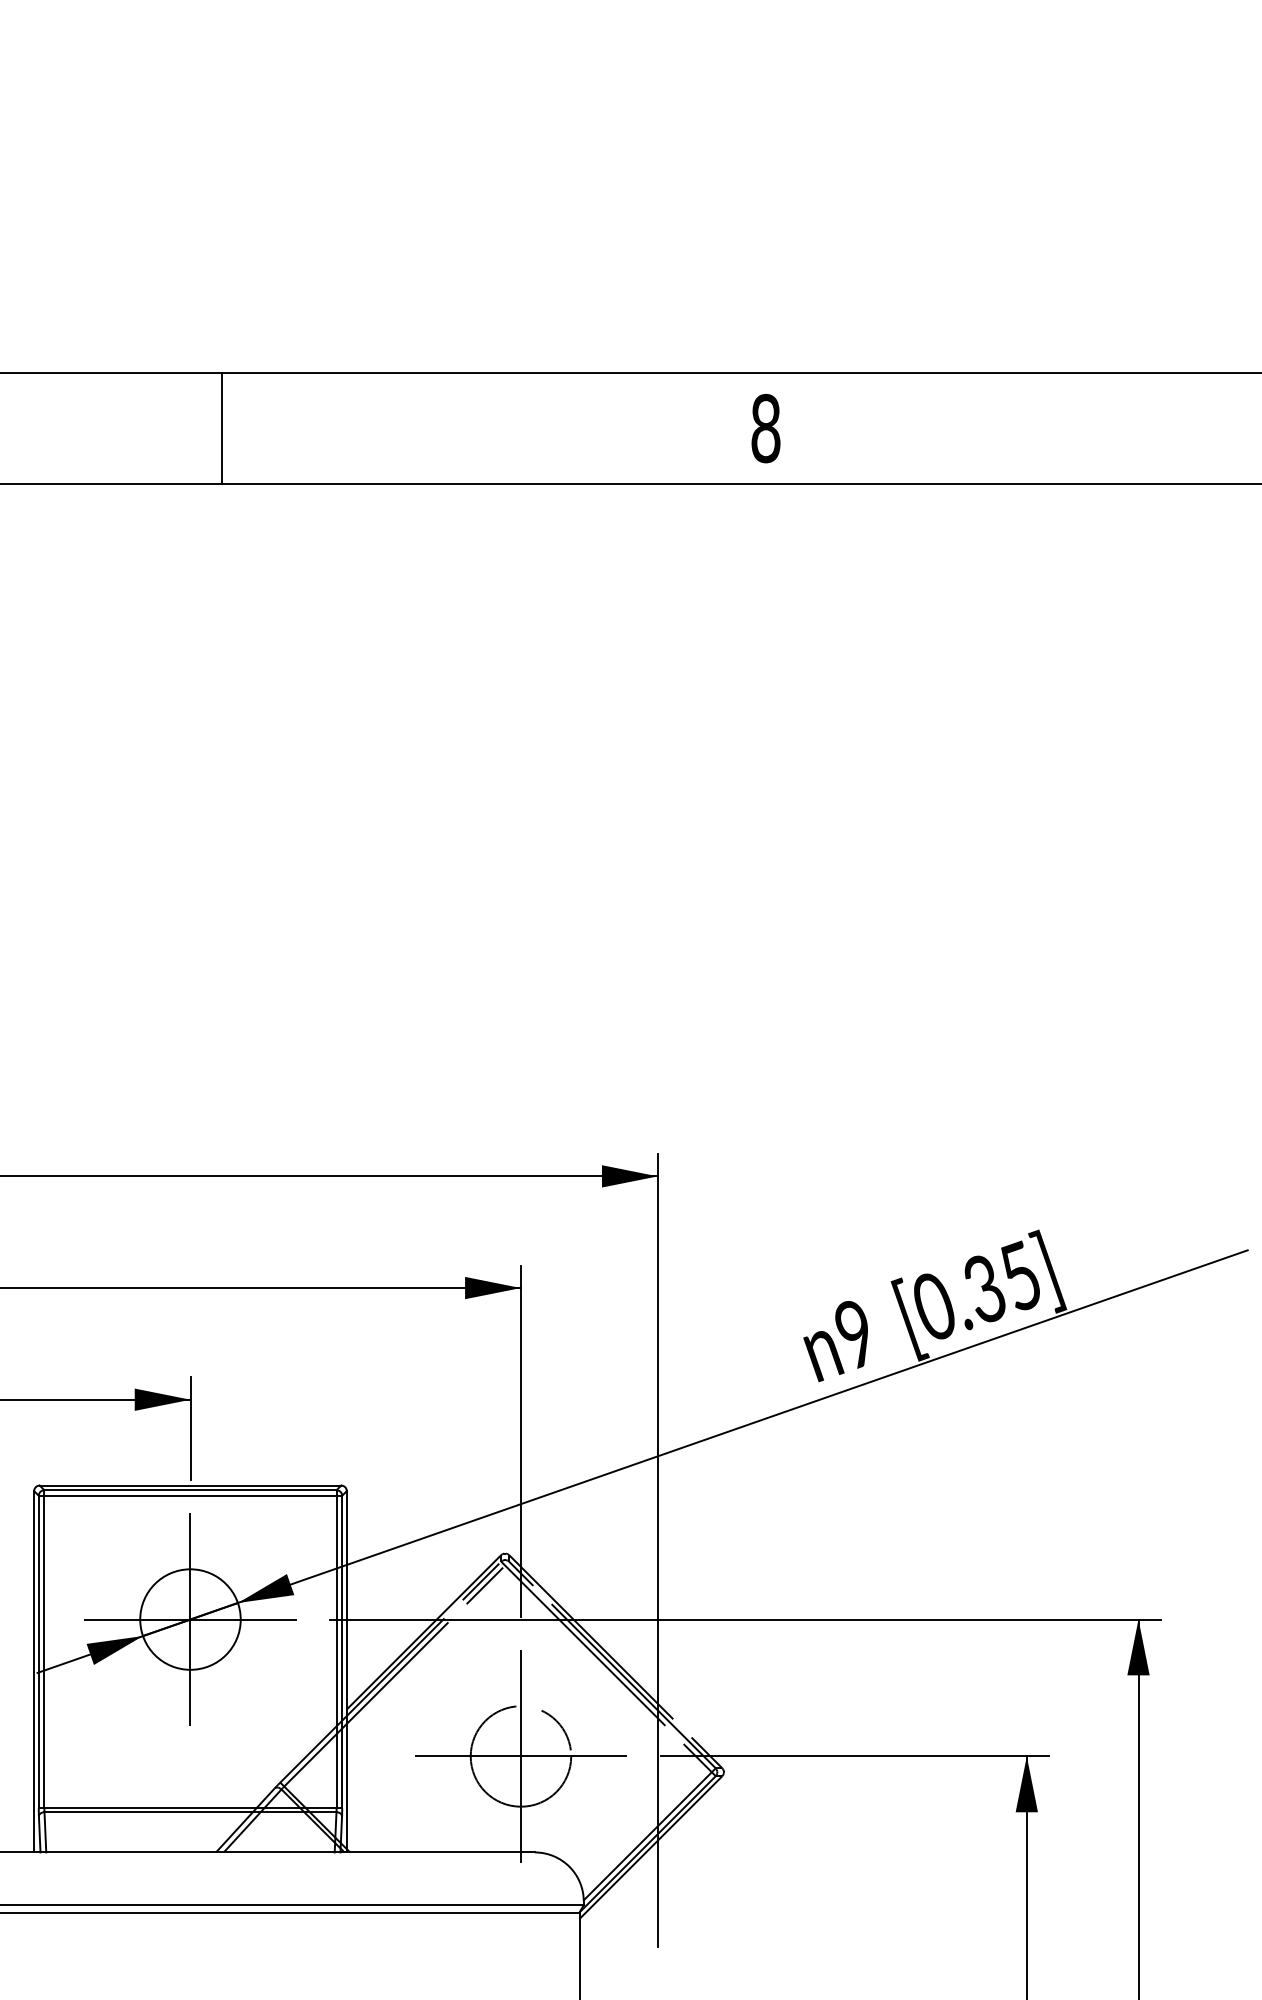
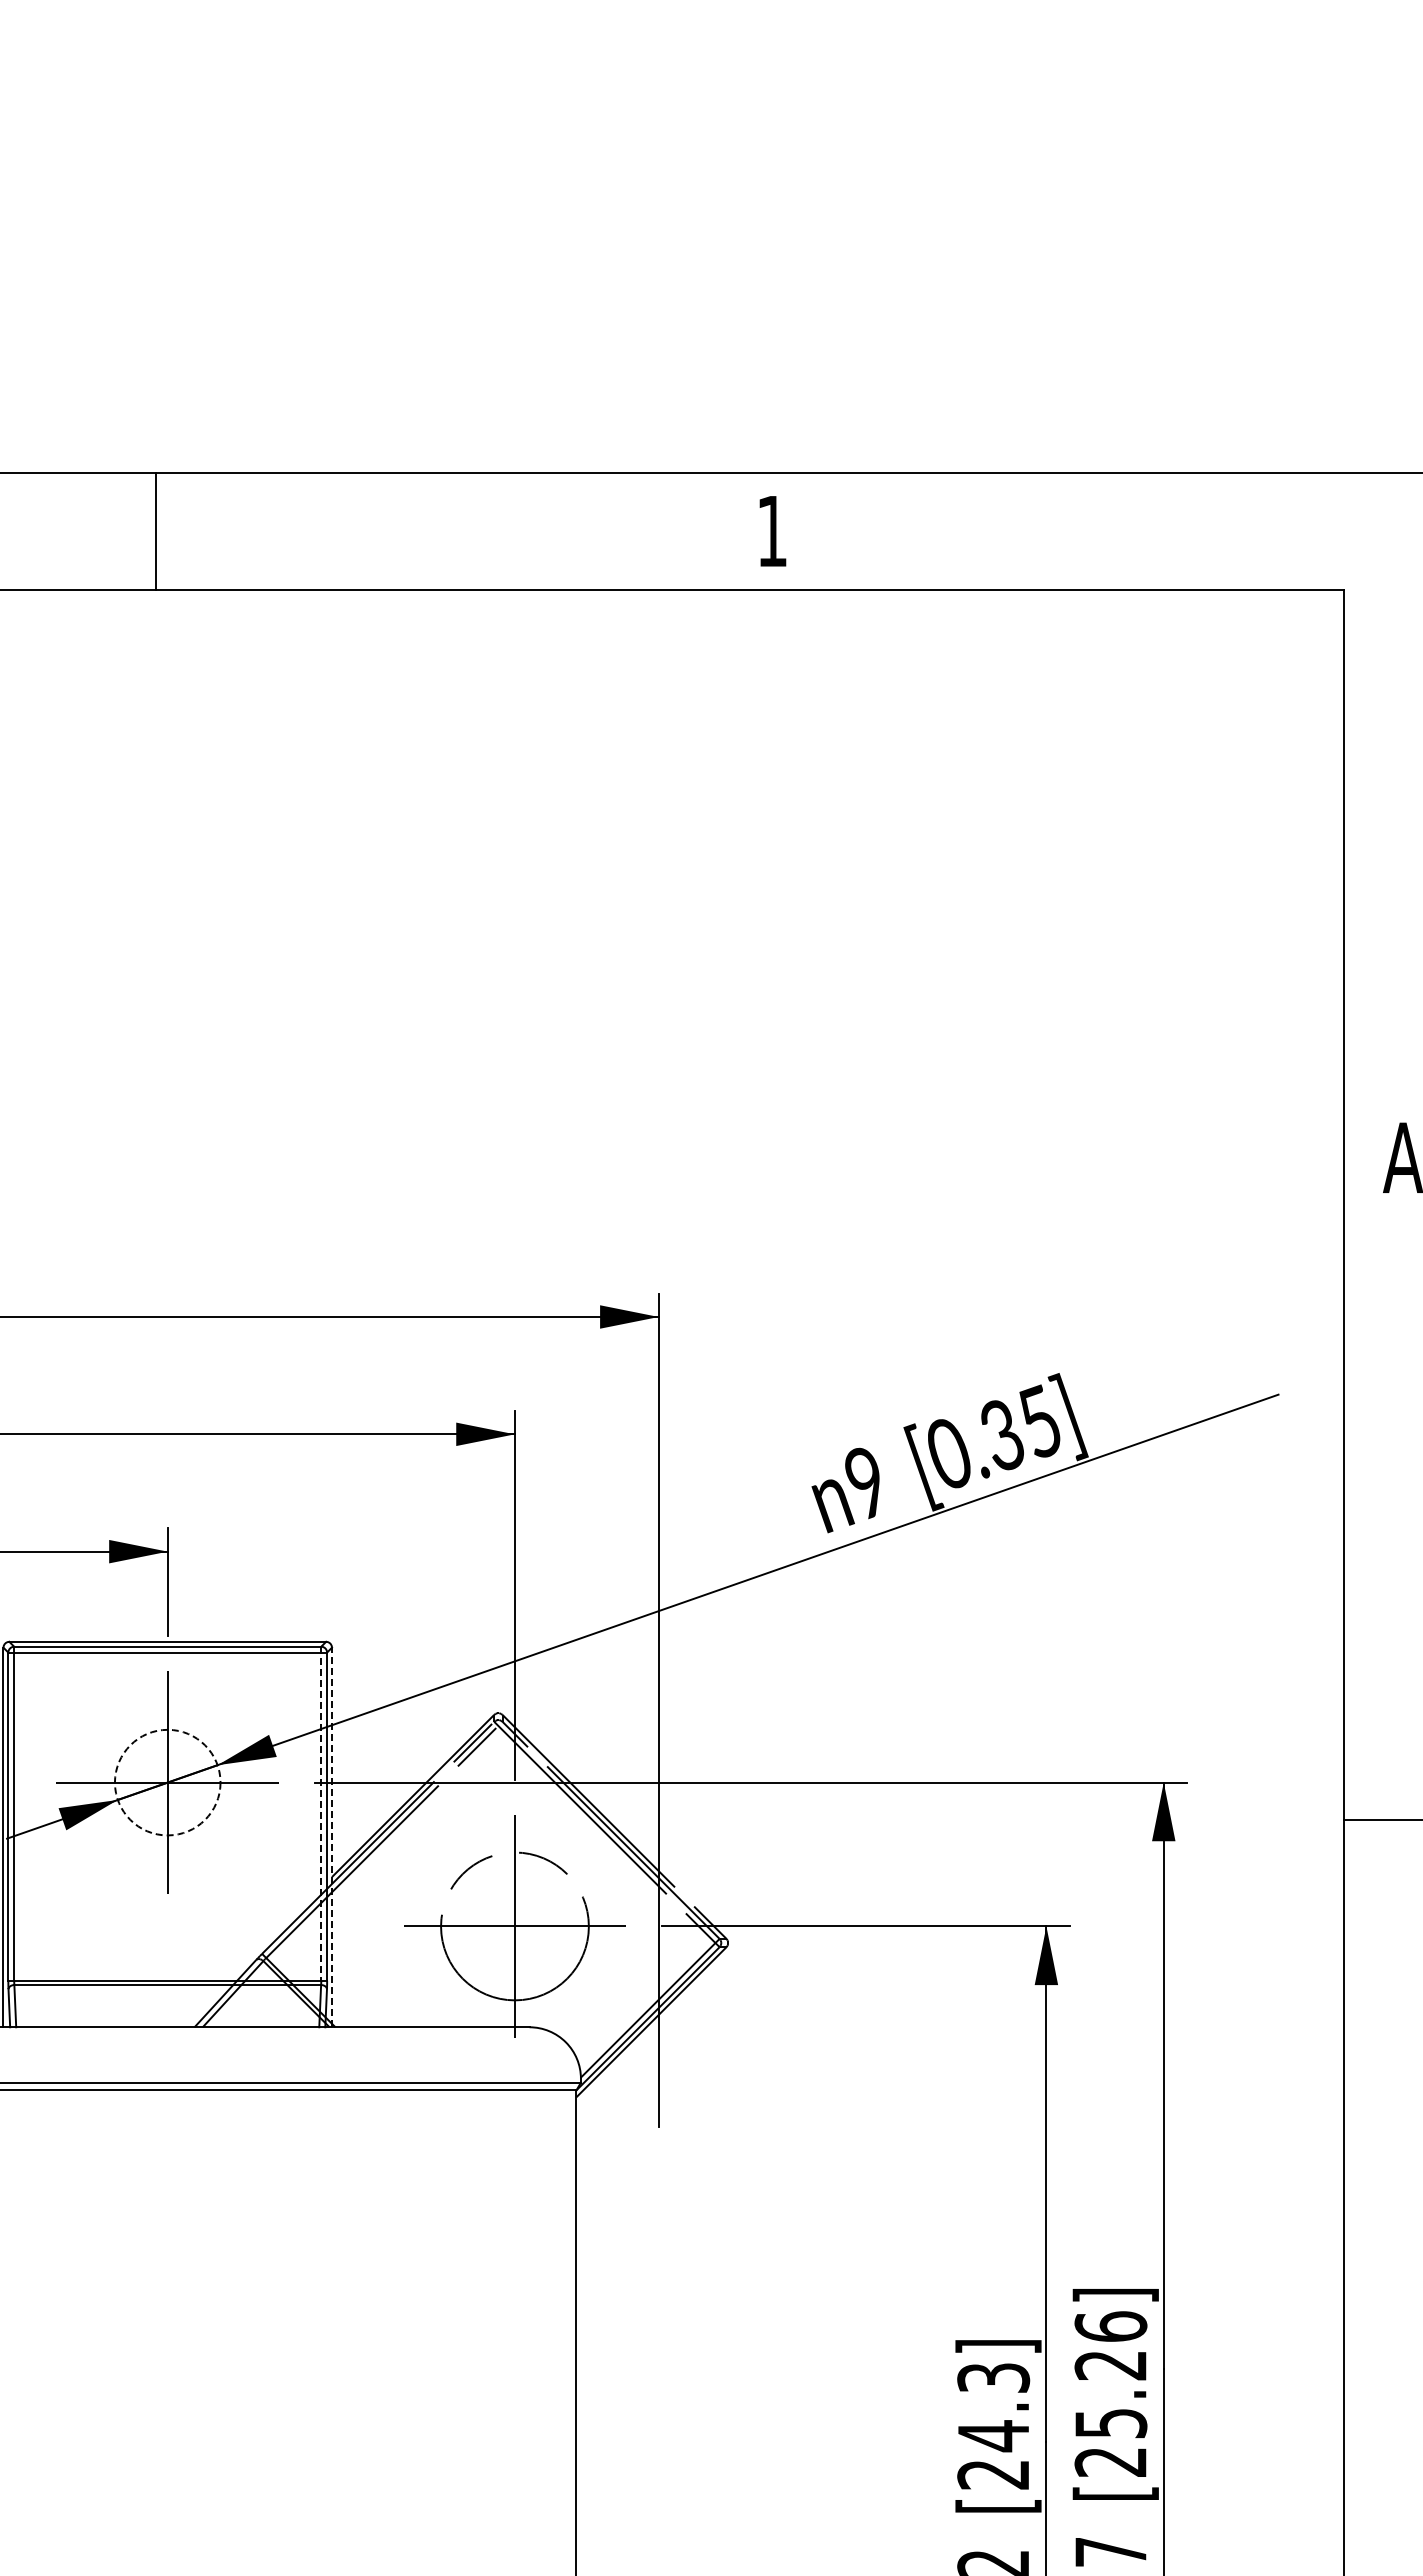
line: (221, 427) -> (156, 530), moved
text: (766, 427) -> (772, 530), 8 -> 1
circle: (190, 1619) -> (167, 1782), solid -> dashed
line: (336, 1649) -> (321, 1814), solid -> dashed
line: (347, 1671) -> (332, 1837), solid -> dashed
circle: (520, 1756) -> (514, 1926), size x1.4

